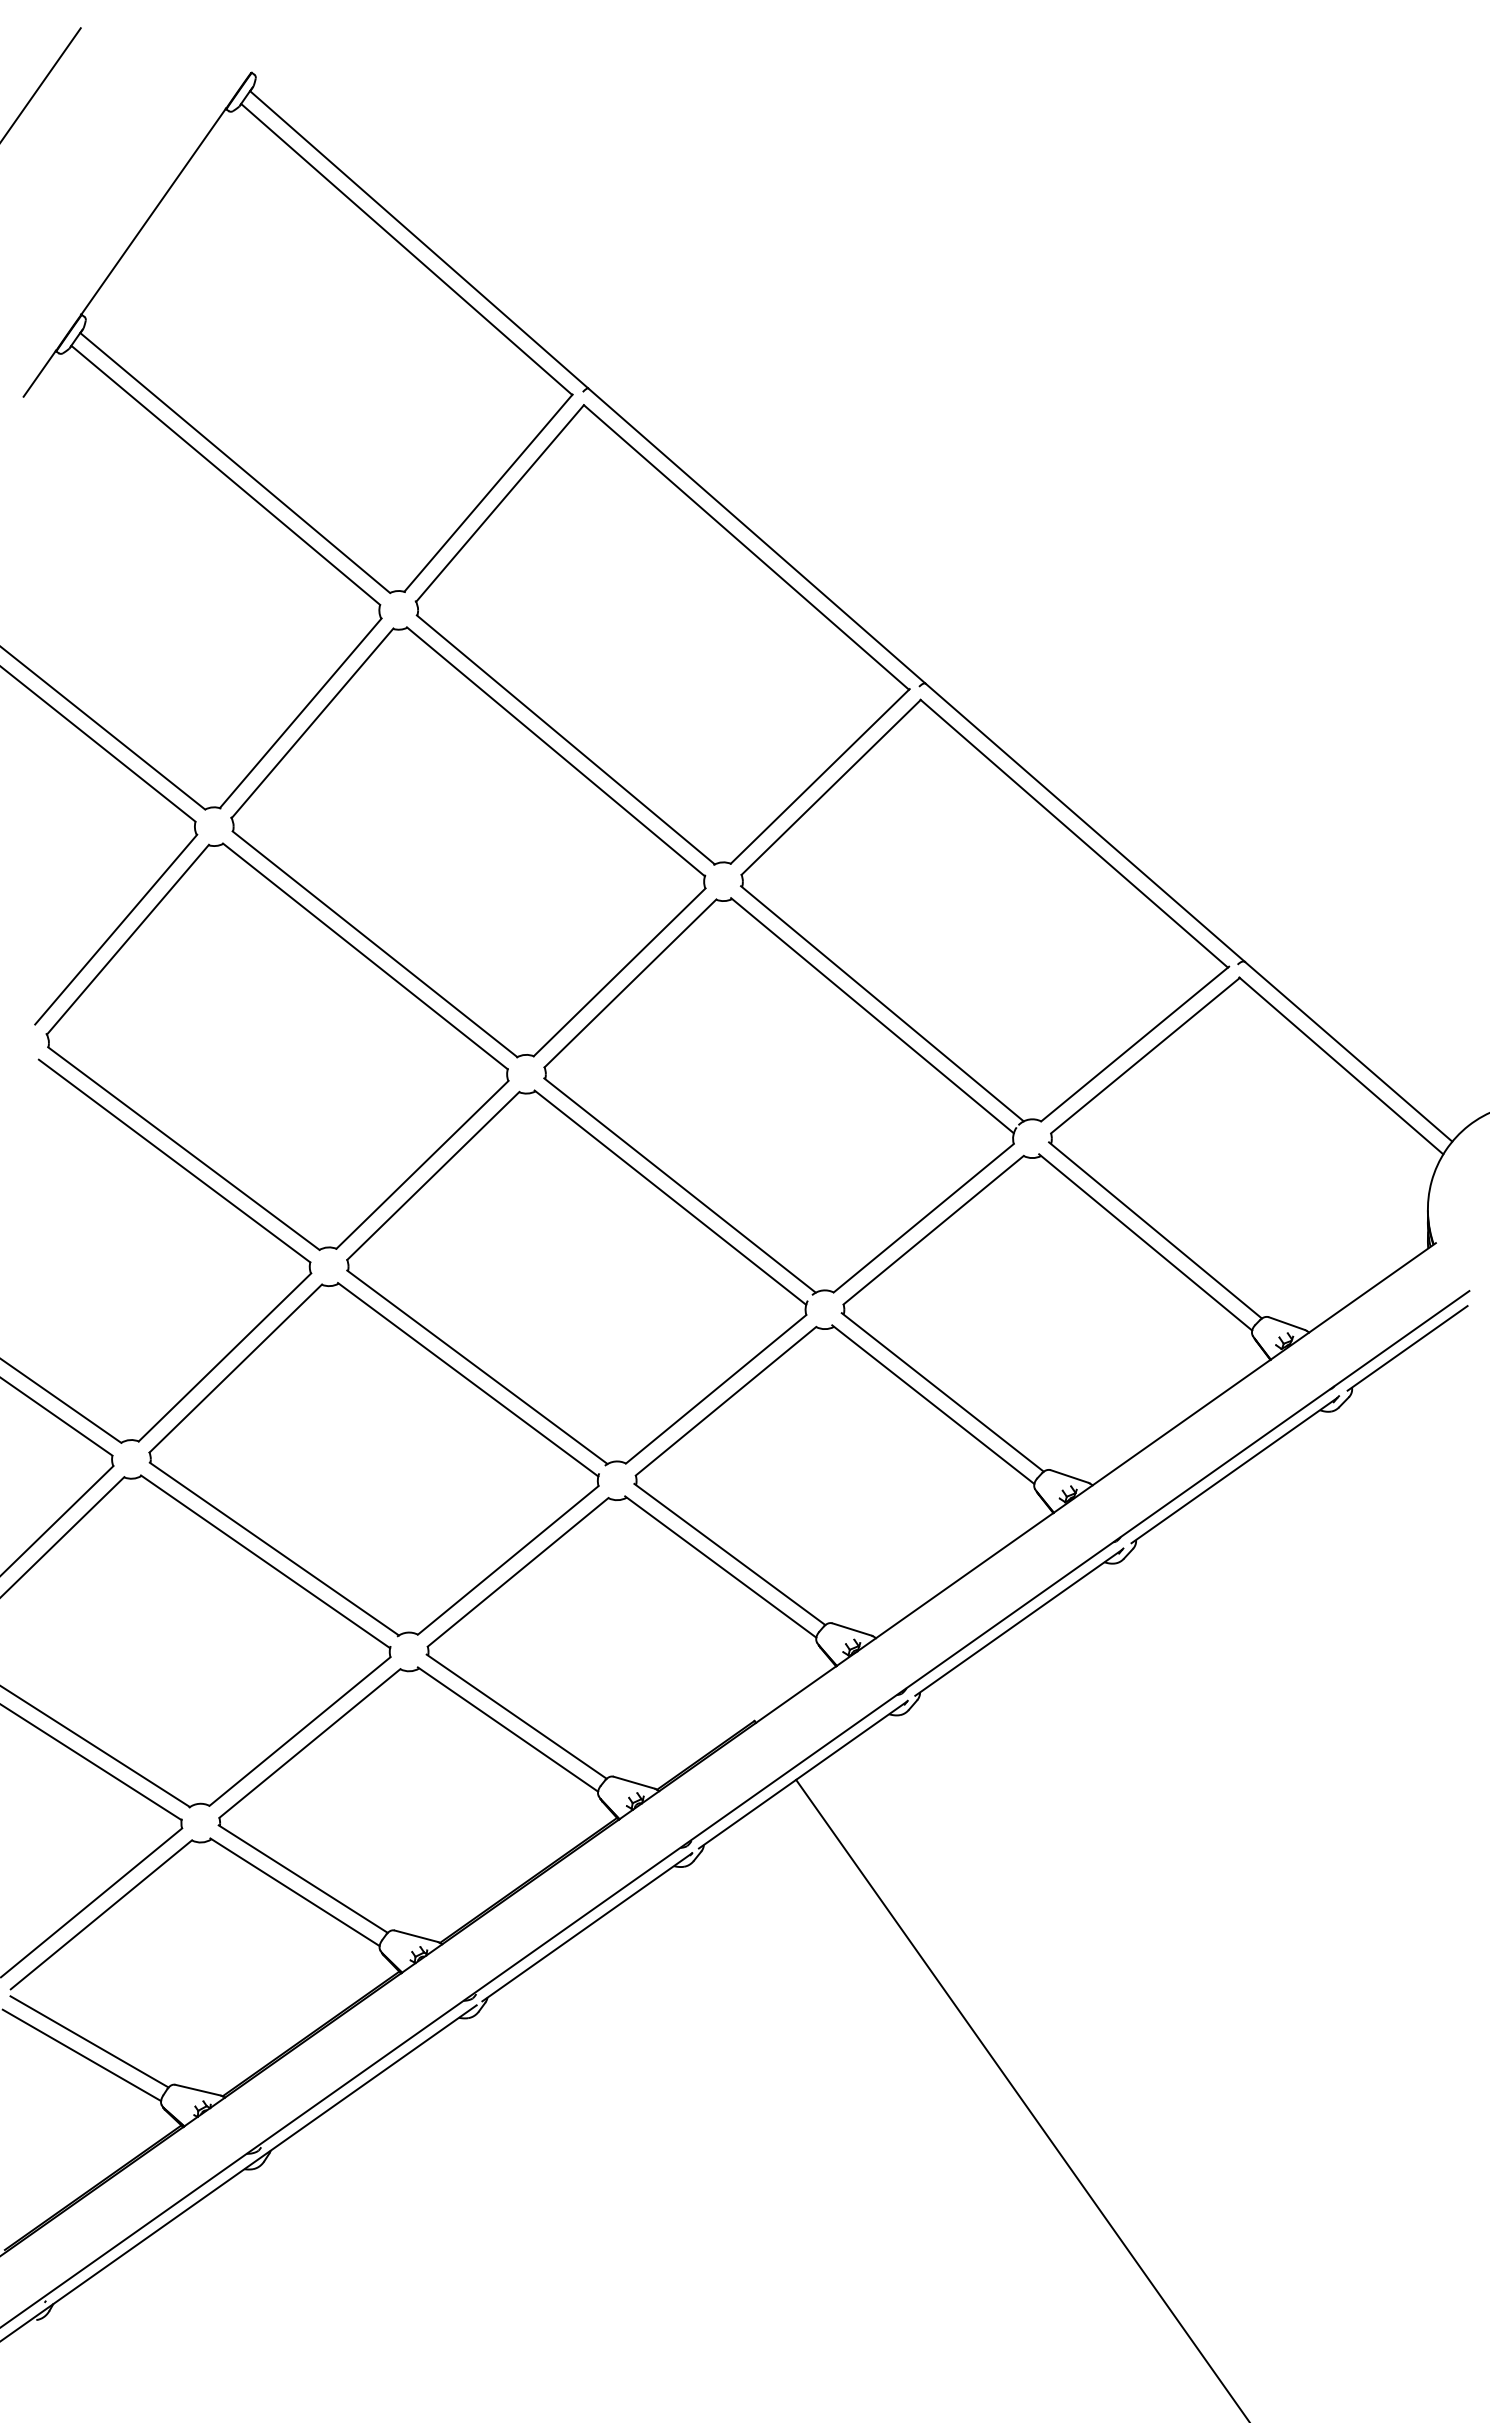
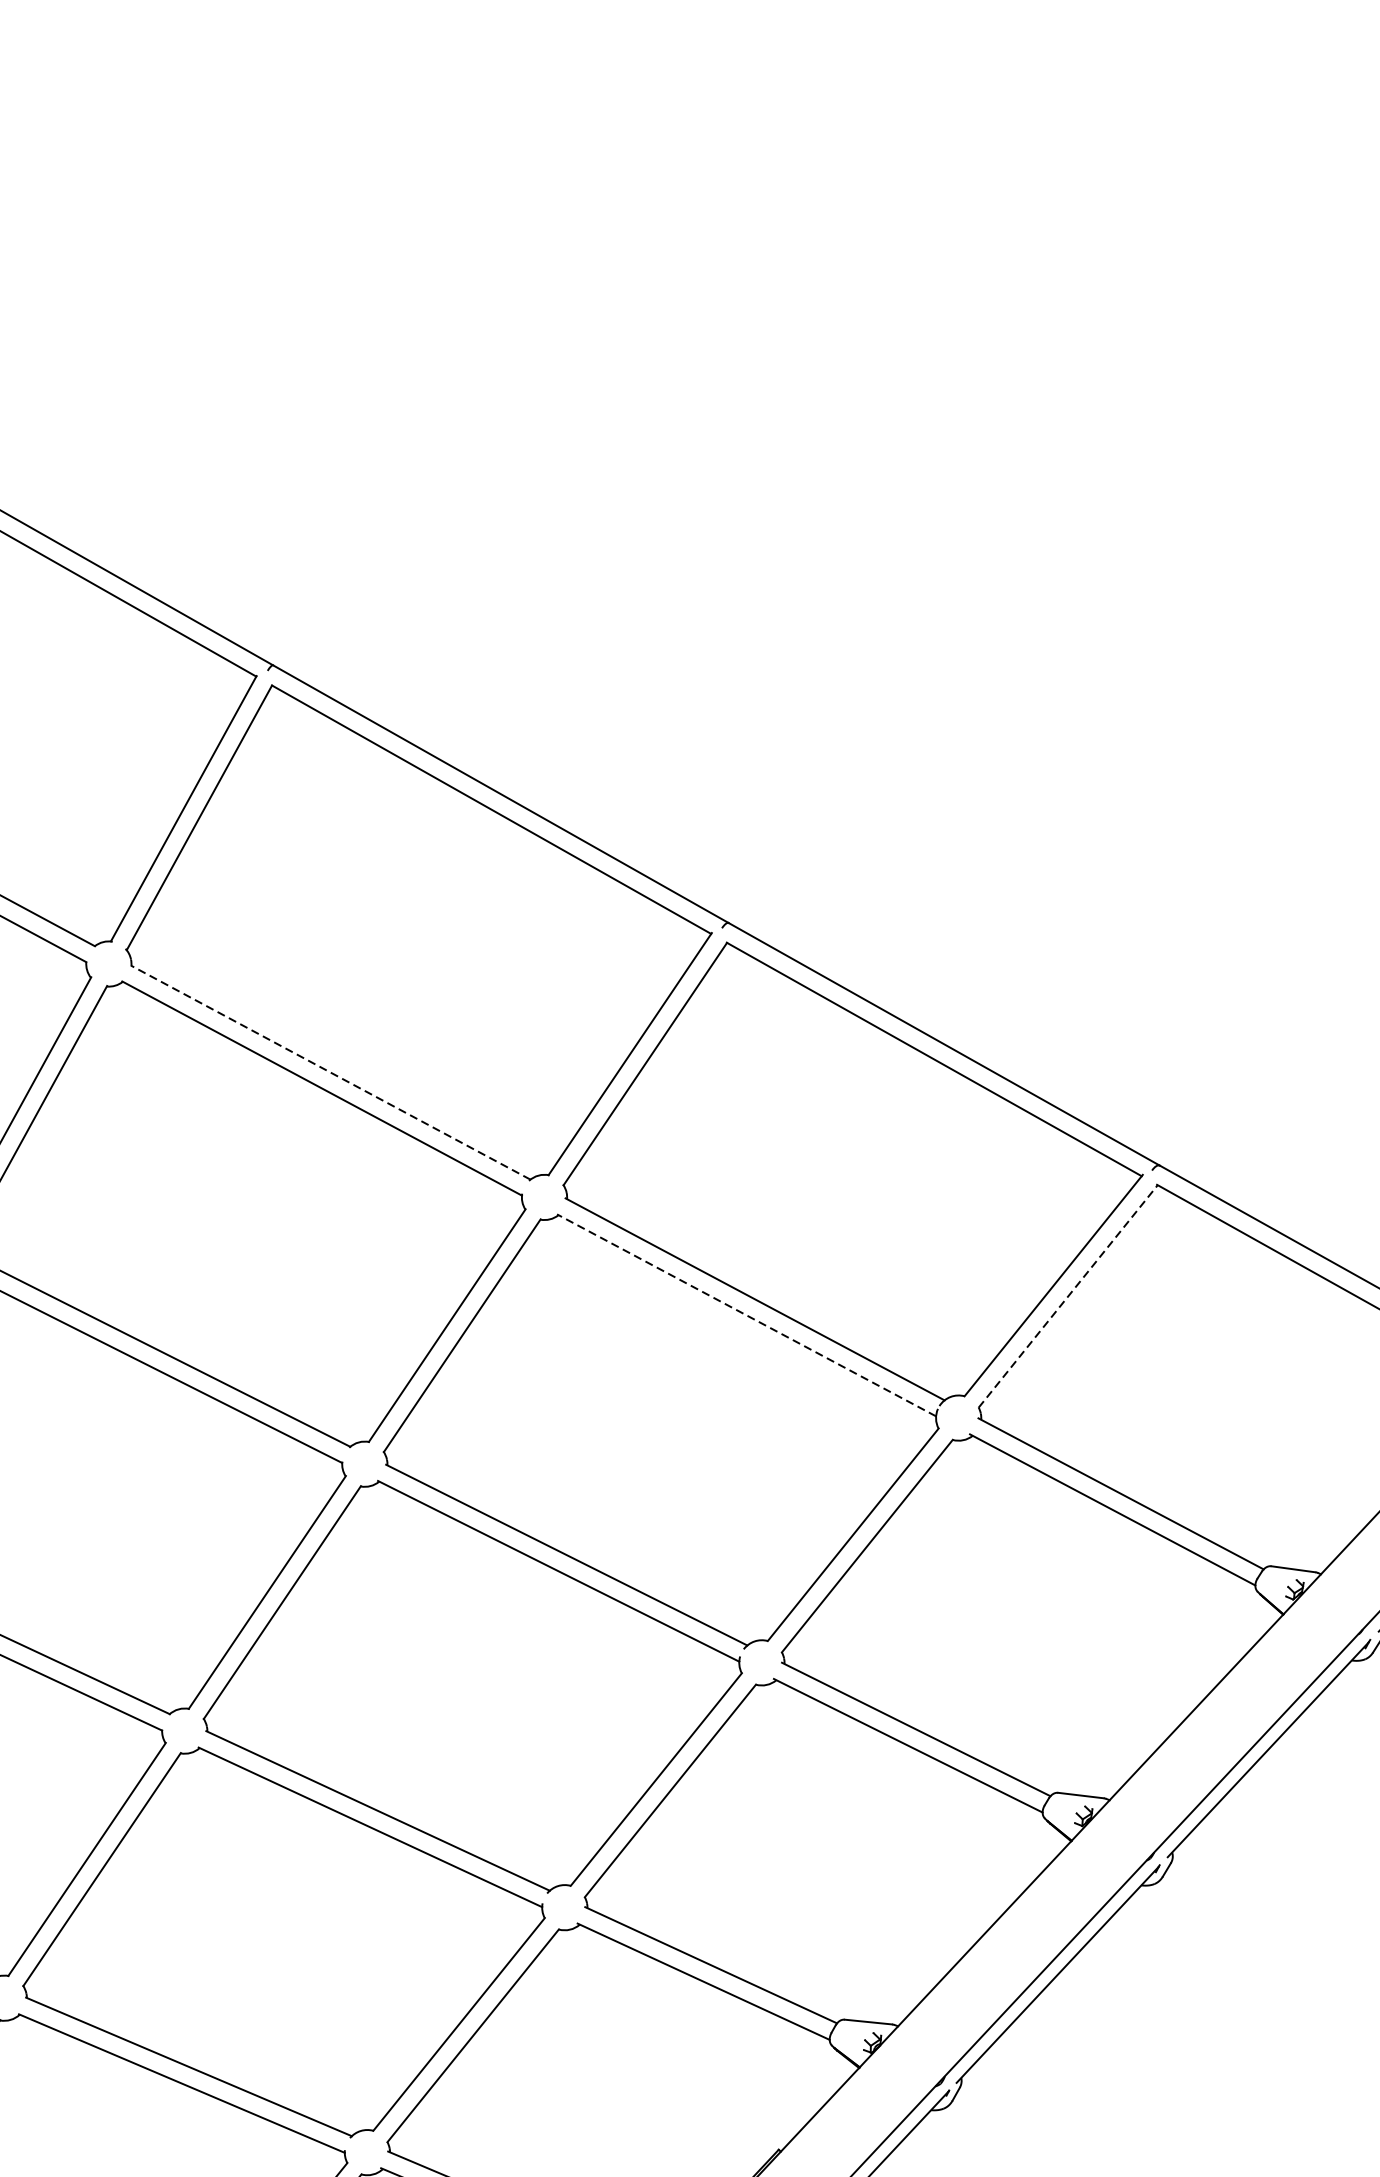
line: (565, 739) -> (330, 1072), solid -> dashed
line: (872, 1015) -> (746, 1315), solid -> dashed
line: (1145, 1055) -> (1068, 1296), solid -> dashed

